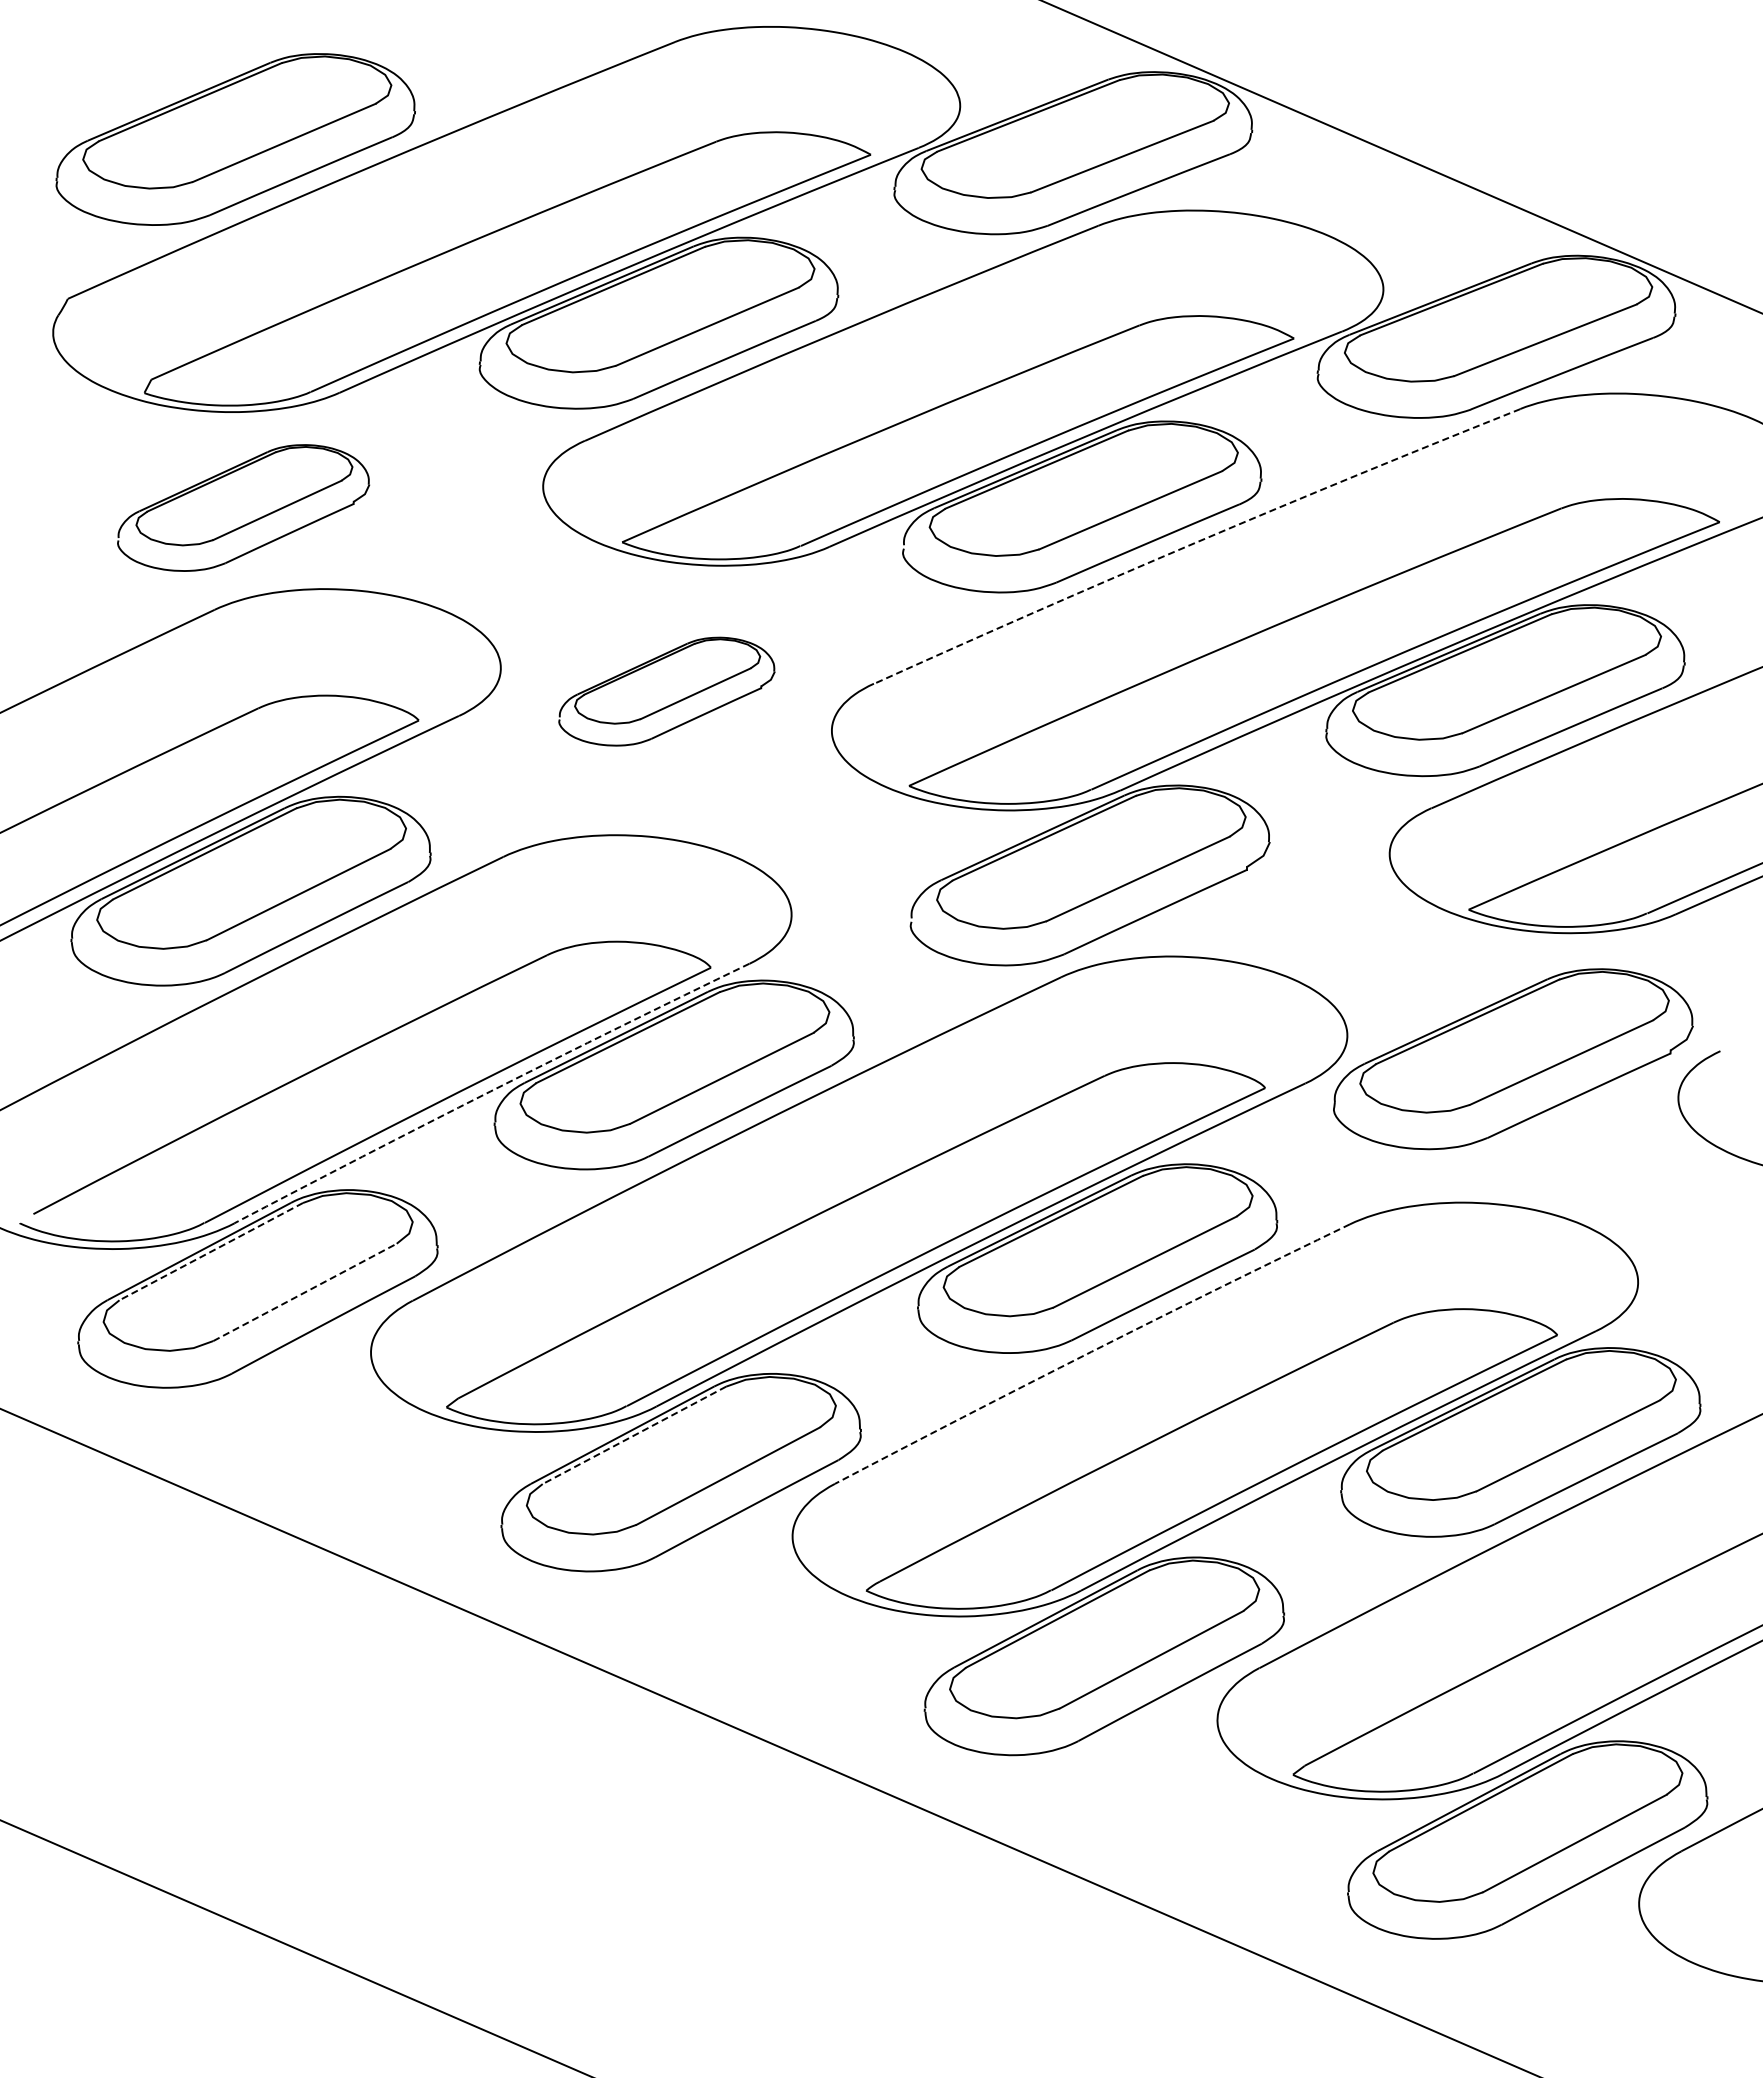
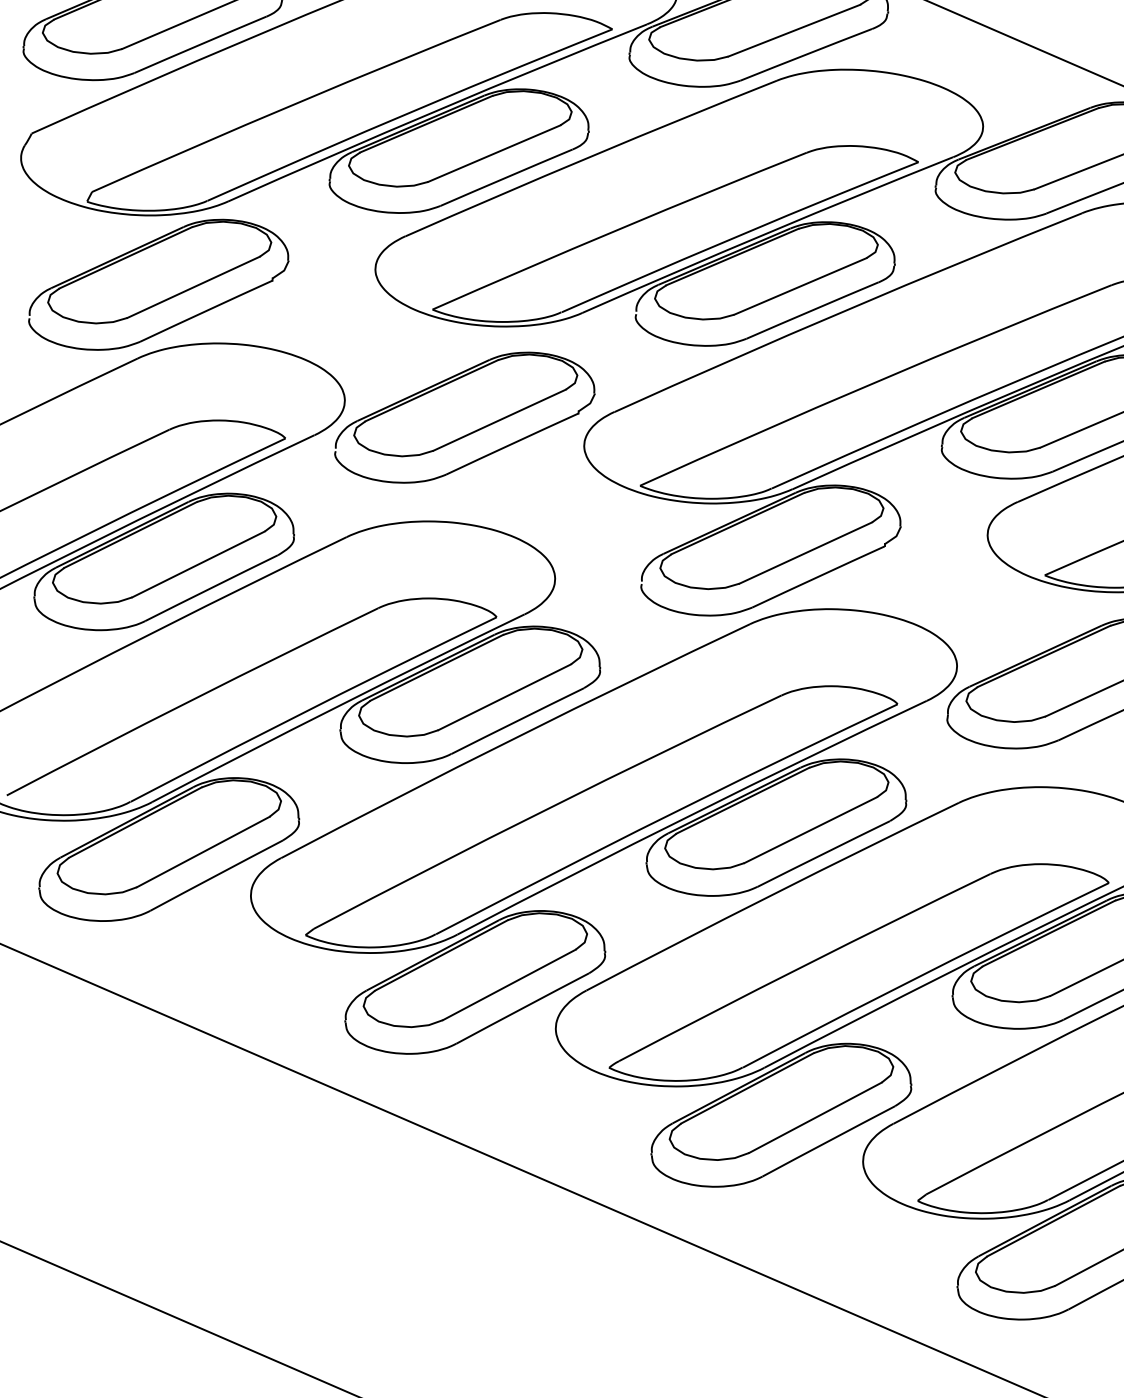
part: (243, 507) -> (158, 284), size x1.43
arc: (1195, 542) -> (847, 309), dashed -> solid
part: (666, 691) -> (464, 417), size x1.67
arc: (490, 1091) -> (337, 706), dashed -> solid
line: (211, 1251) -> (135, 822), dashed -> solid
line: (305, 1292) -> (203, 852), dashed -> solid
arc: (1091, 1351) -> (772, 894), dashed -> solid
line: (634, 1435) -> (441, 955), dashed -> solid

